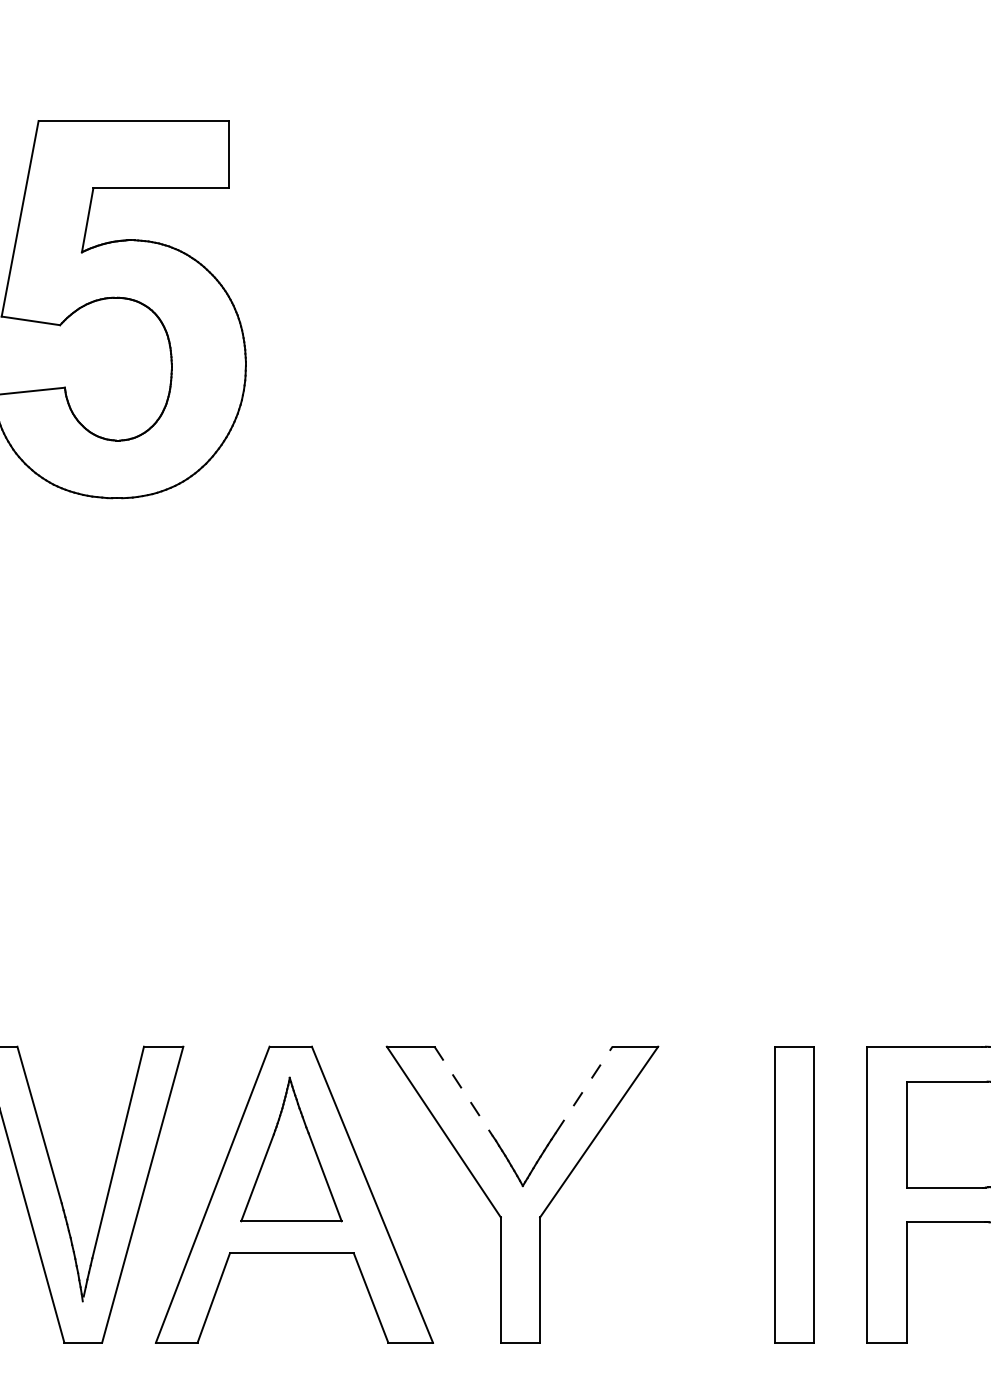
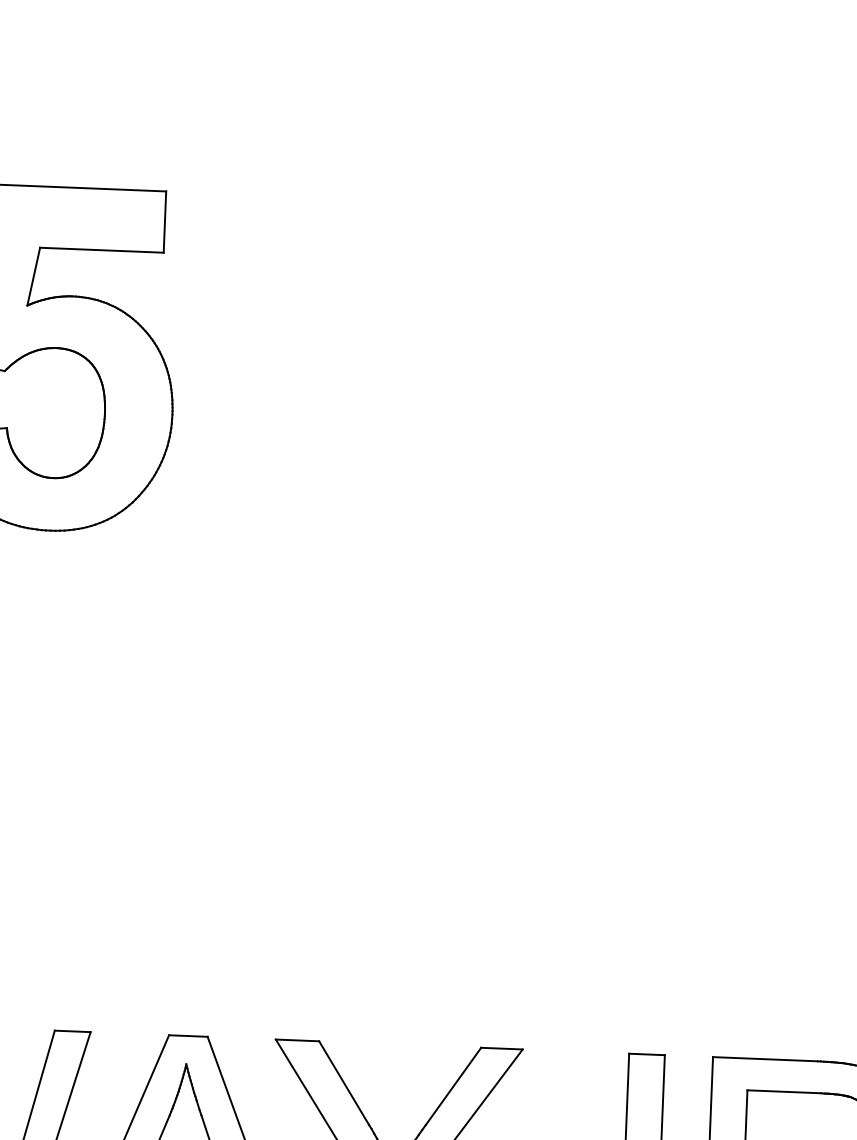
line: (584, 1089) -> (454, 1085), dashed -> solid
line: (463, 1091) -> (343, 1083), dashed -> solid

